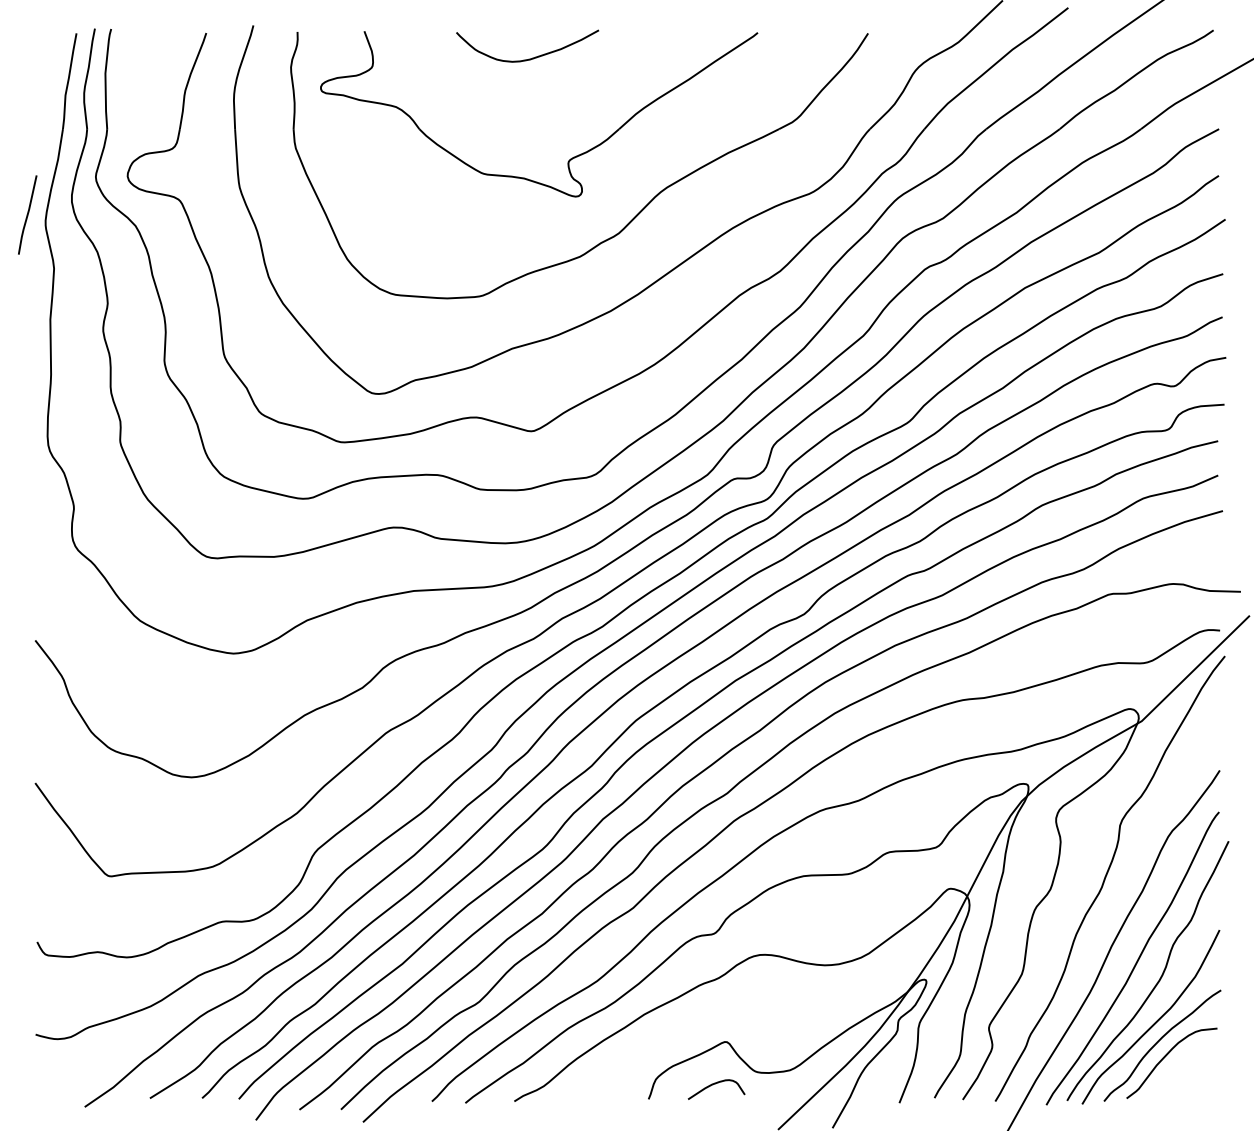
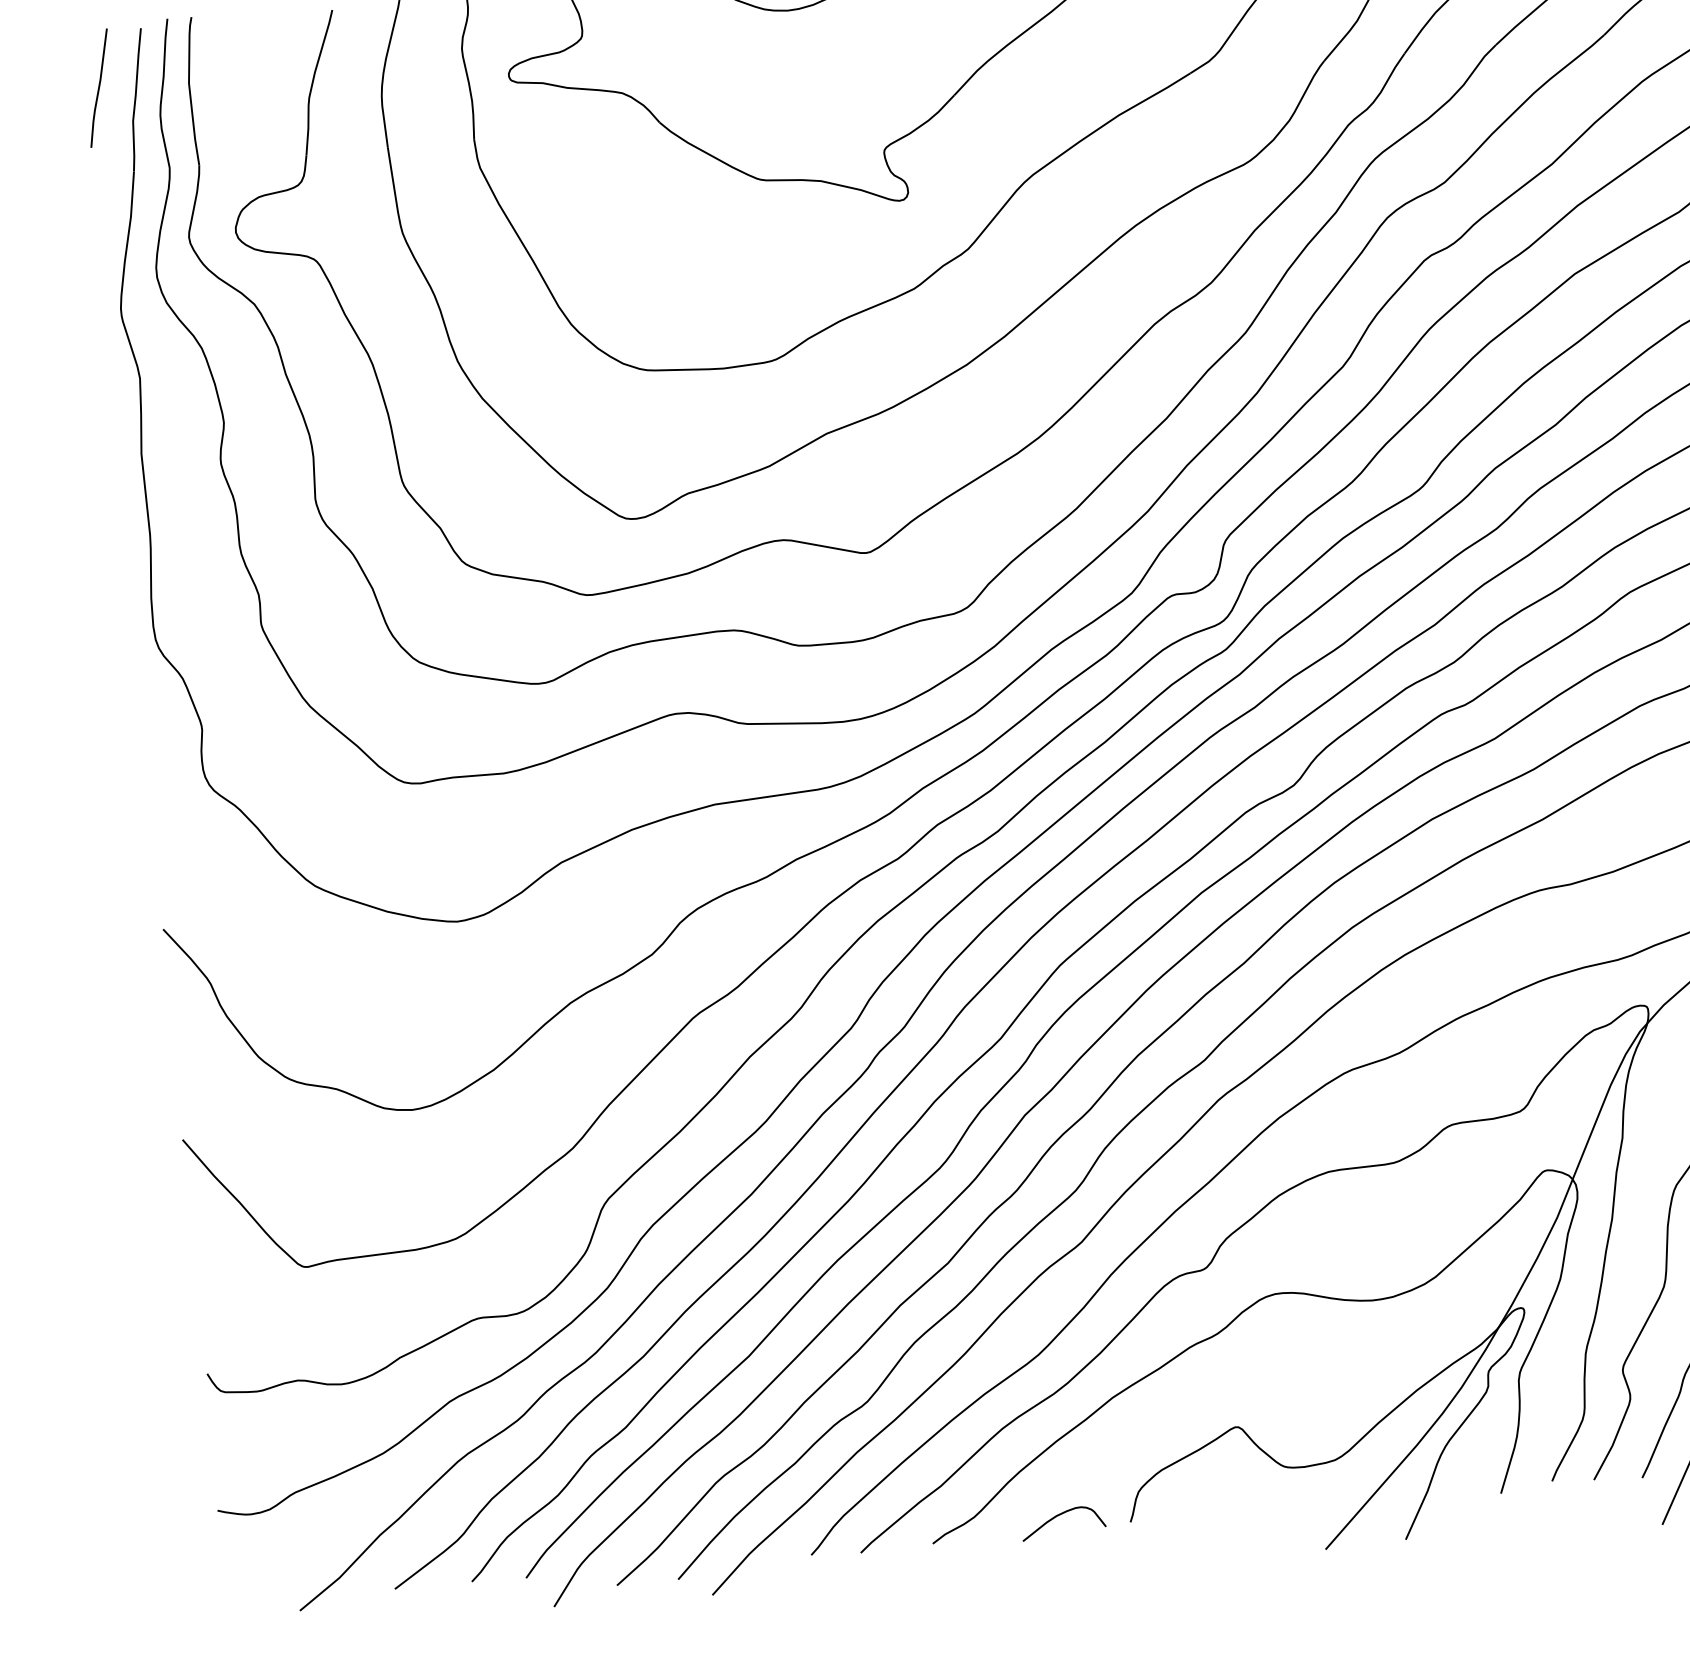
line: (27, 214) -> (98, 87), moved
curve: (713, 1085) -> (1058, 1517), moved

